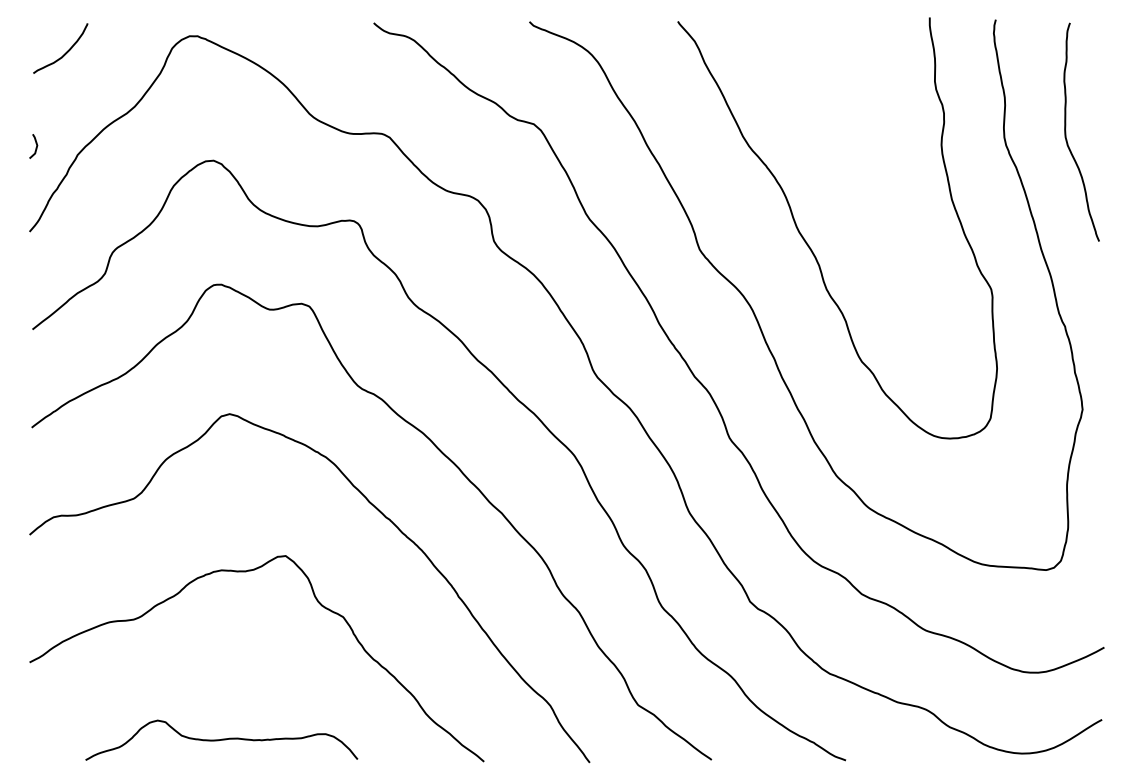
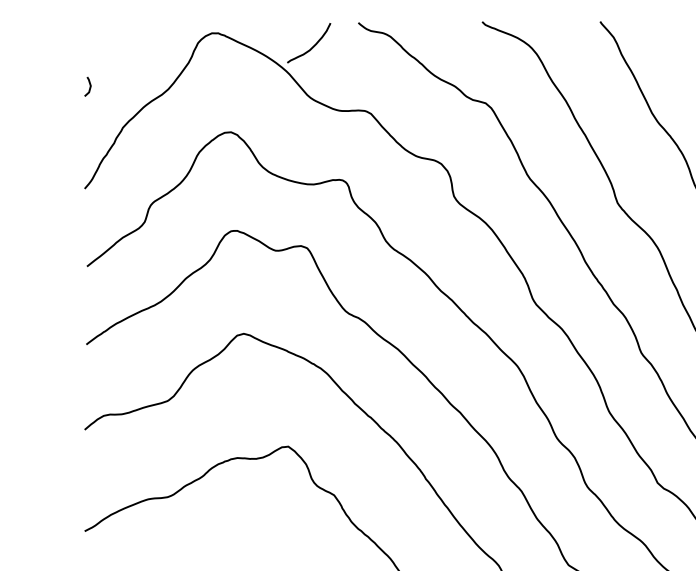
curve: (65, 52) -> (312, 46), moved
line: (35, 147) -> (89, 87), moved

